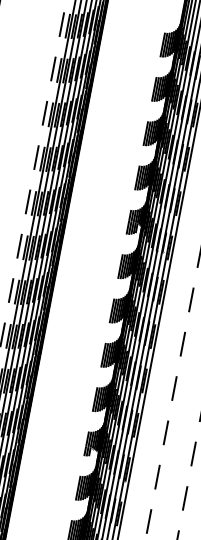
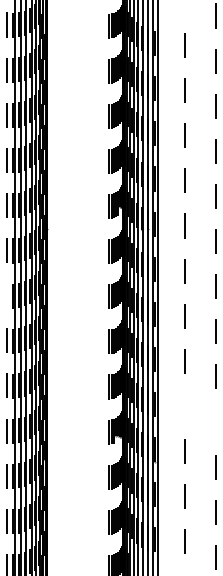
line: (11, 290) -> (6, 295), removed
line: (166, 432) -> (185, 406), removed
line: (193, 453) -> (216, 421), removed

